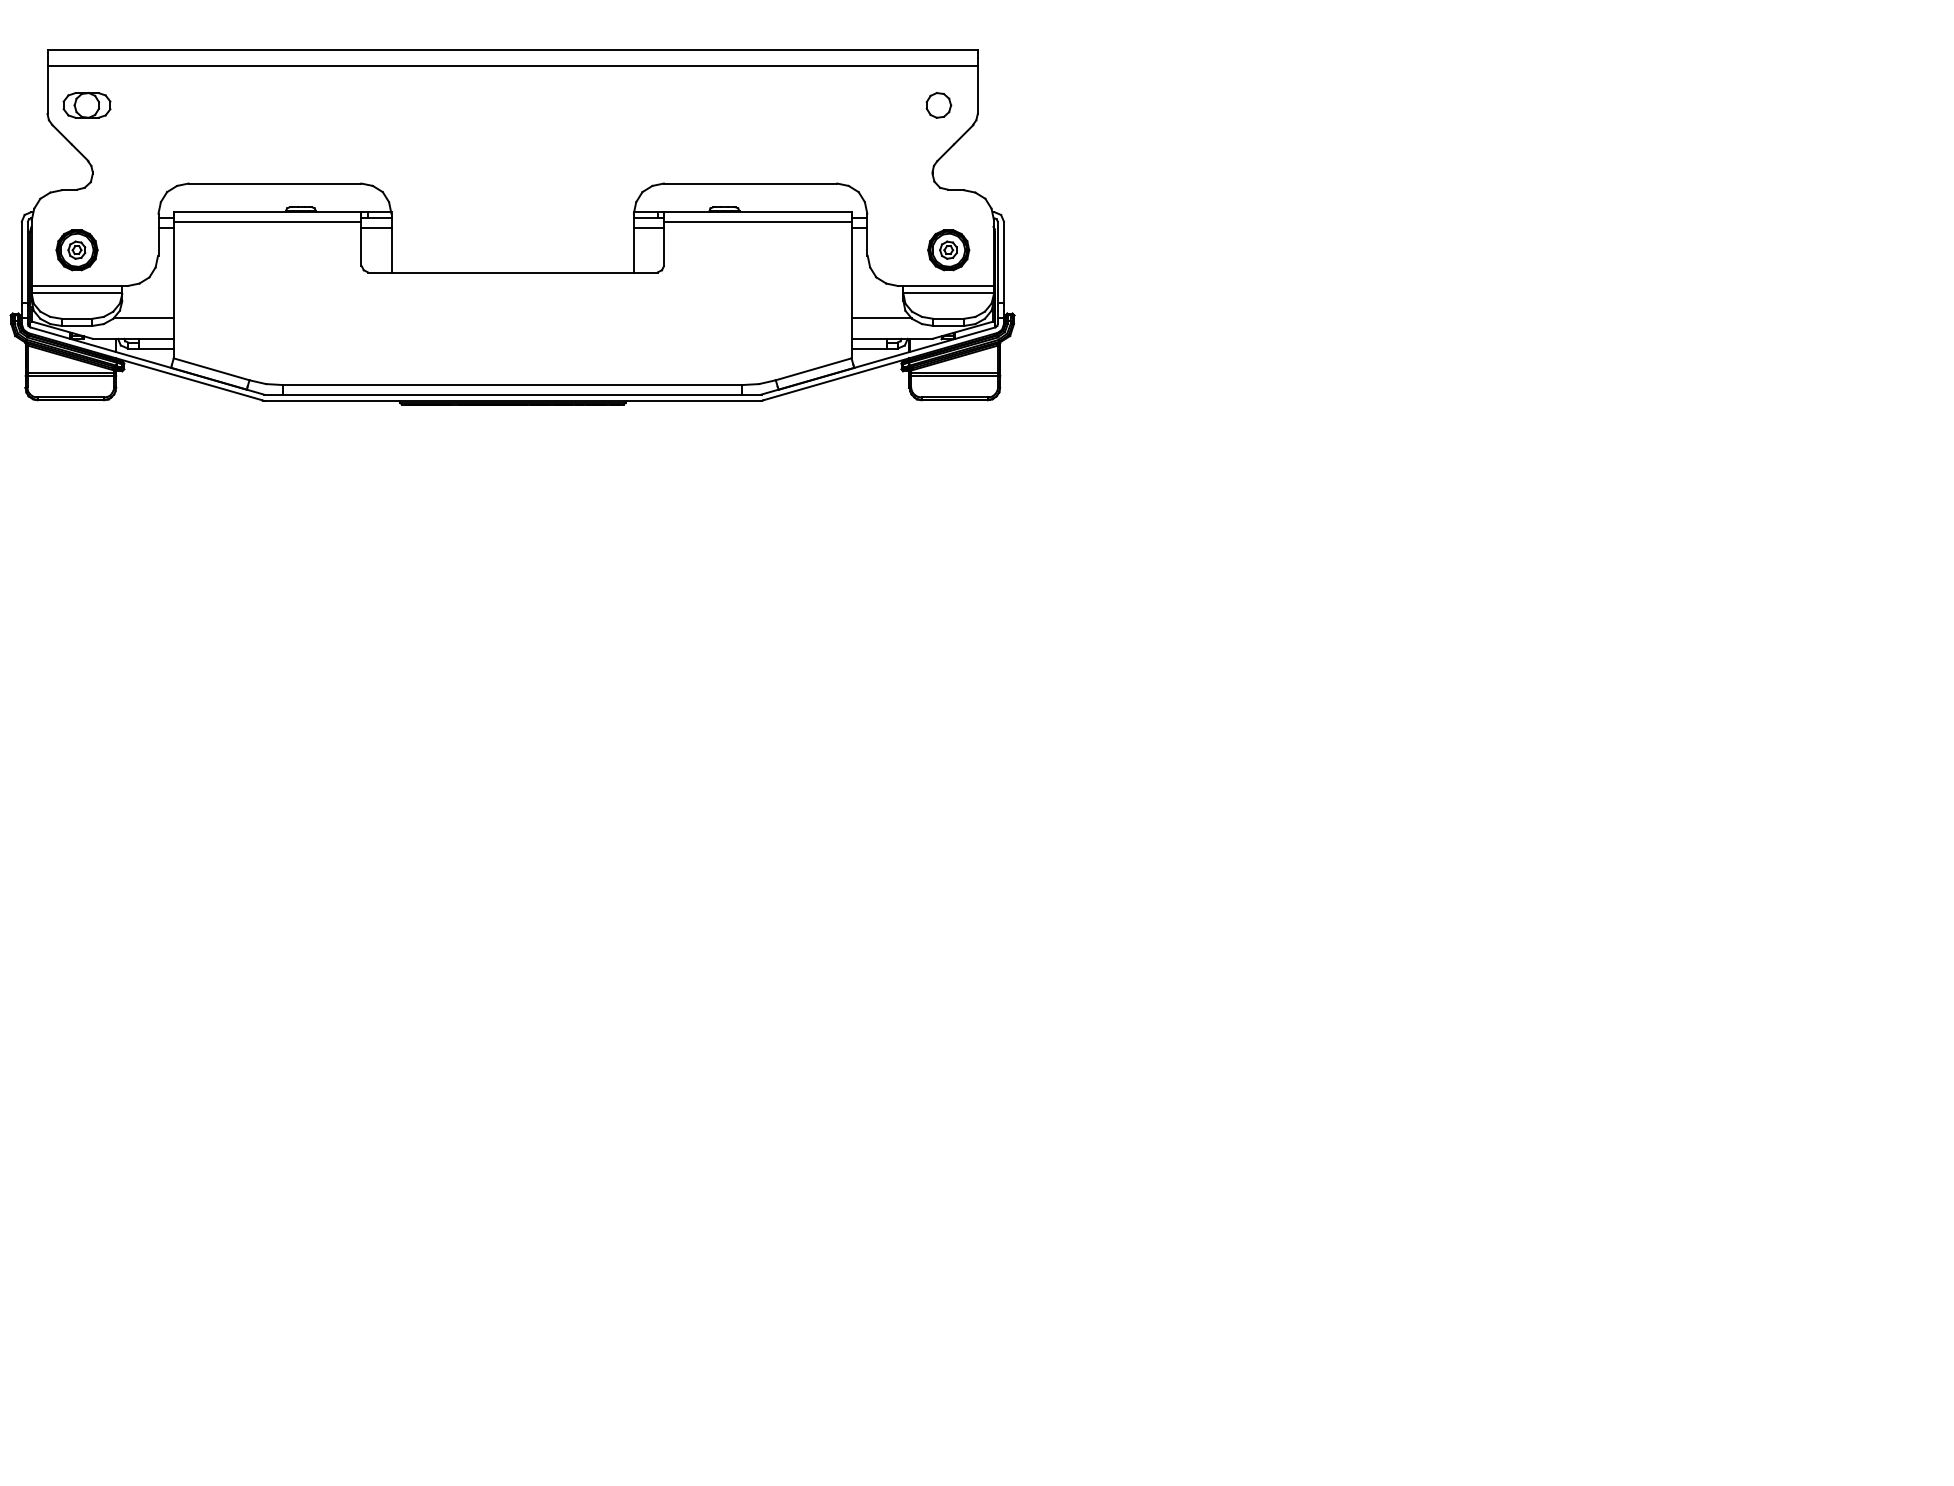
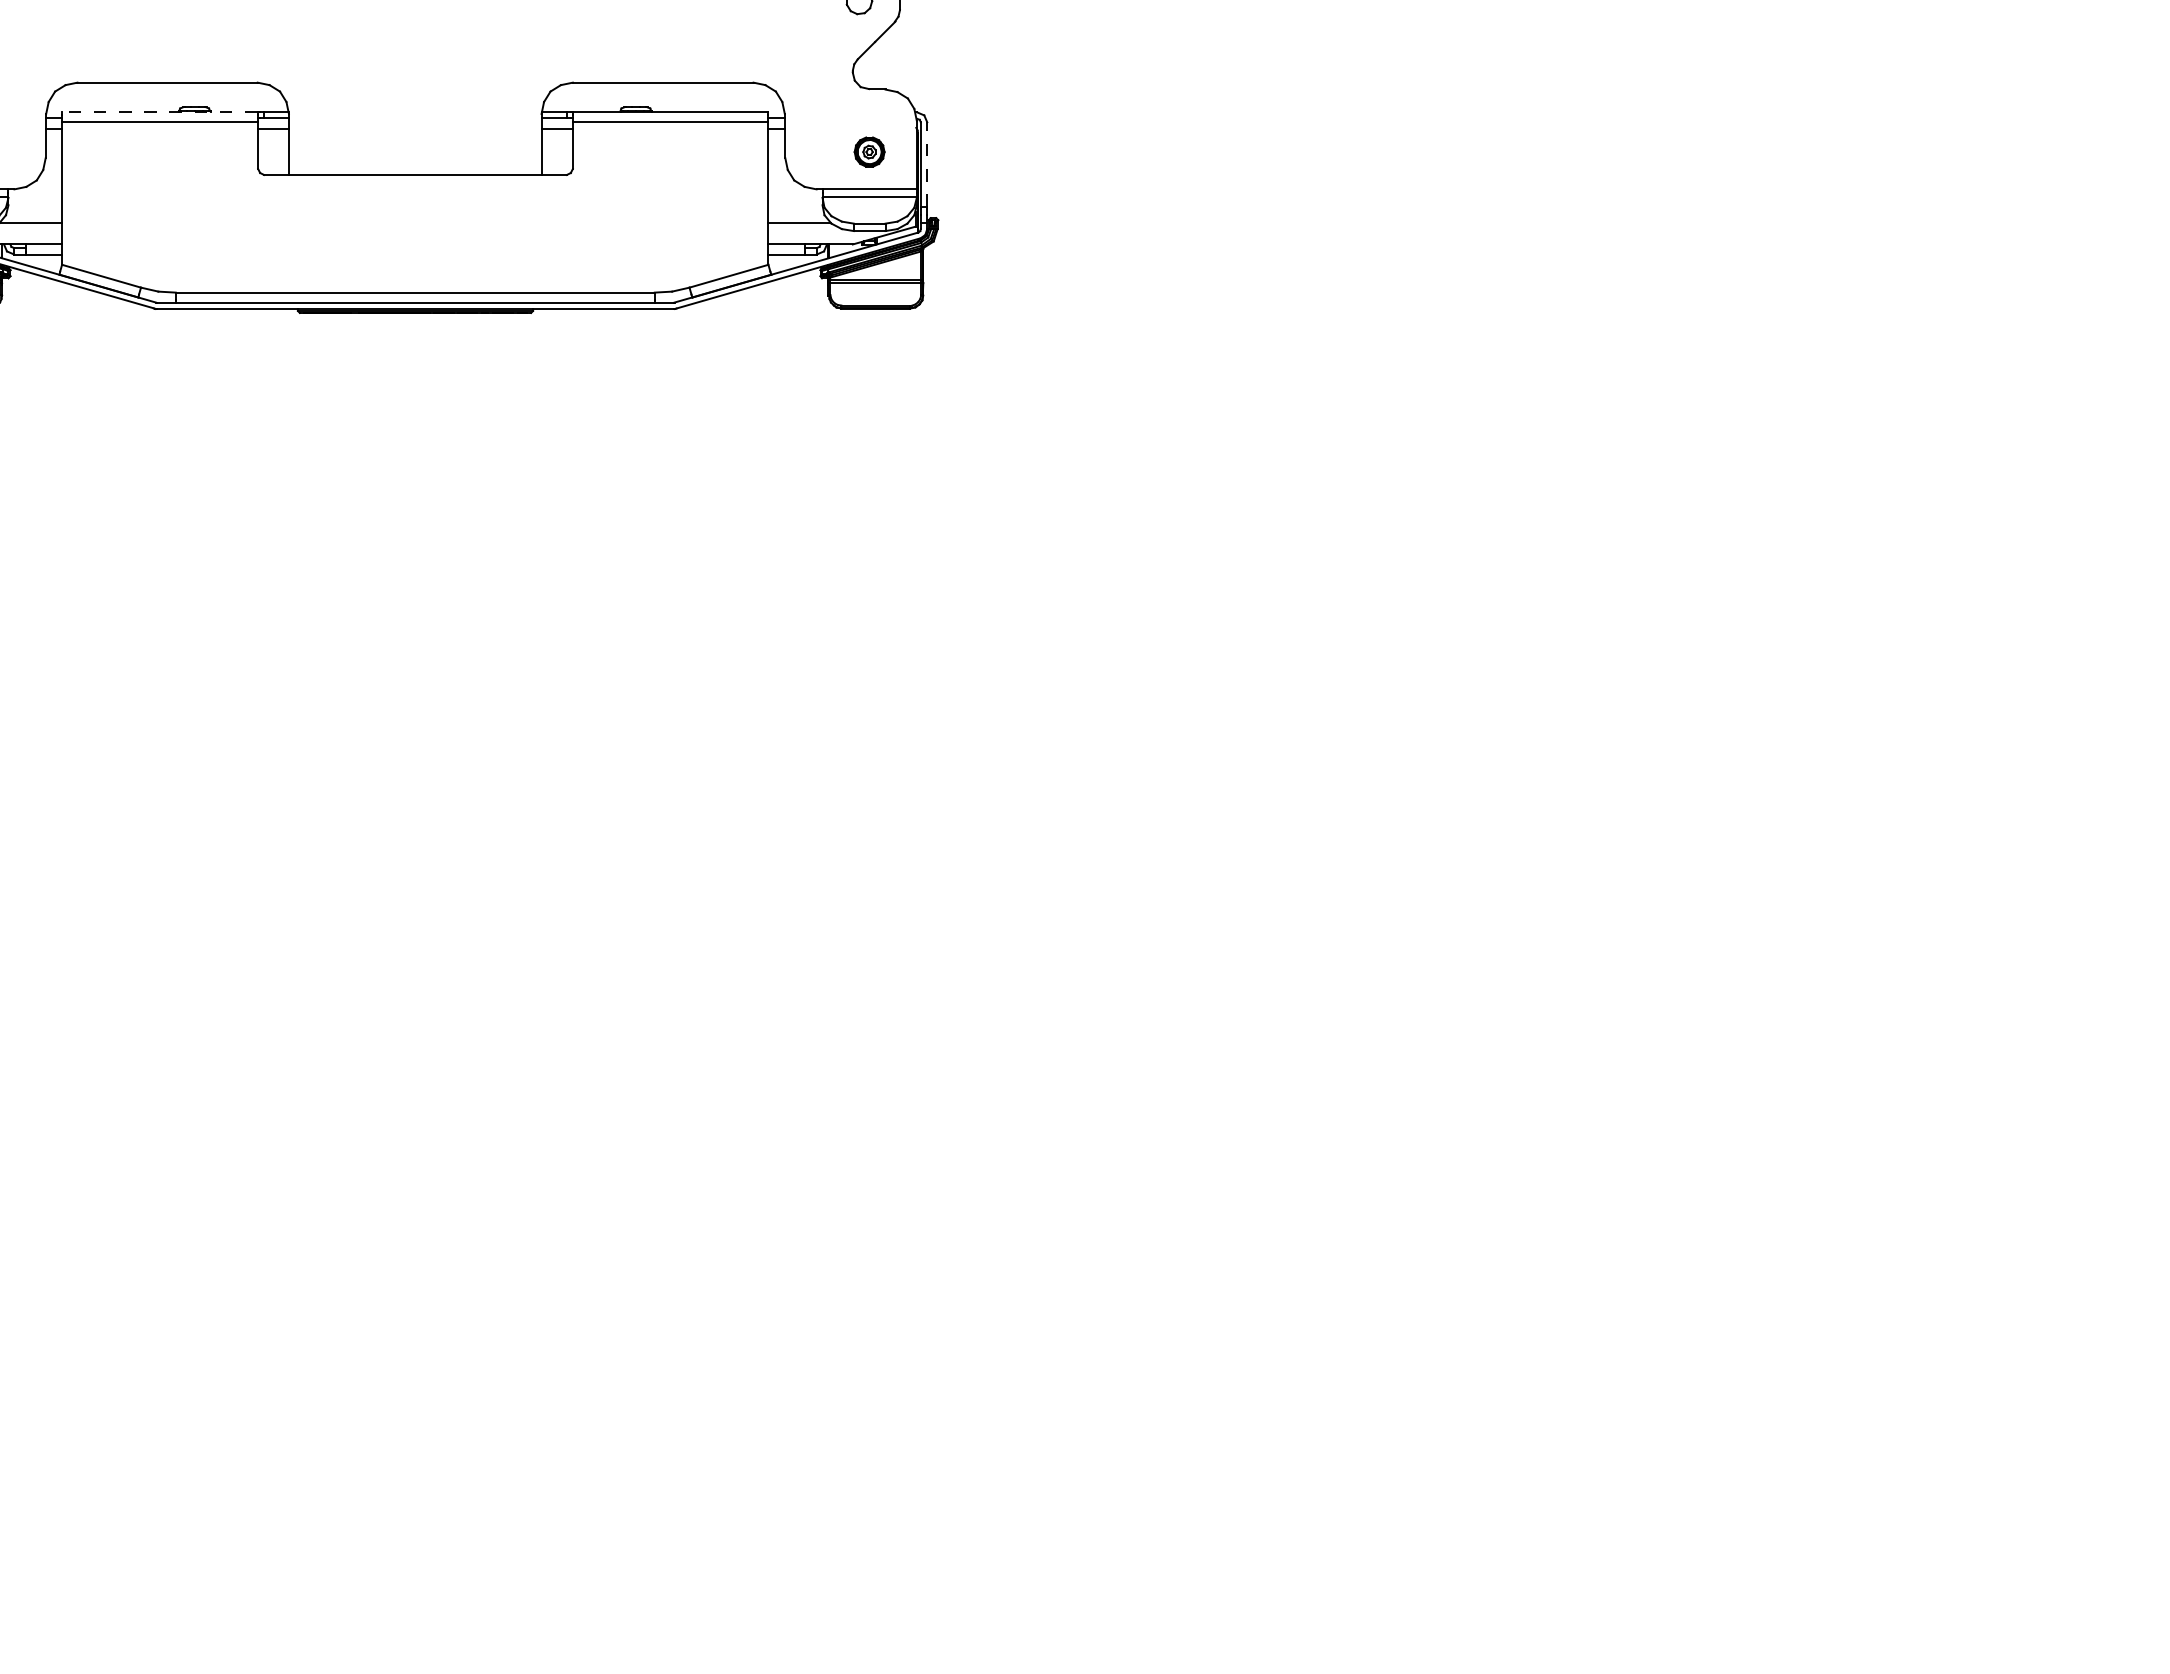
line: (267, 212) -> (159, 112), solid -> dashed
part: (948, 249) -> (869, 151), size x0.7
line: (1004, 262) -> (927, 164), solid -> dashed

